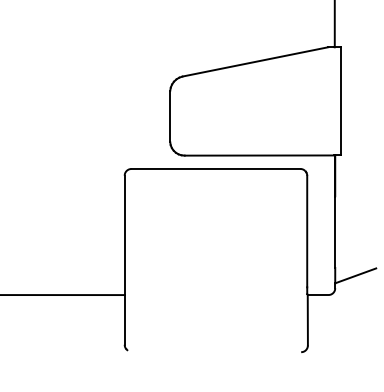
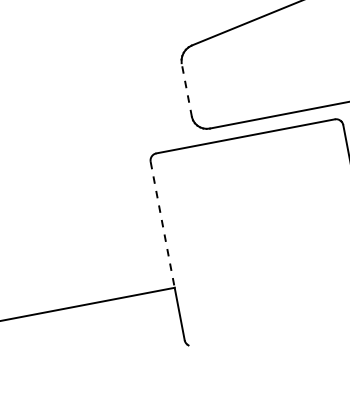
line: (170, 116) -> (187, 90), solid -> dashed
line: (124, 235) -> (162, 224), solid -> dashed

